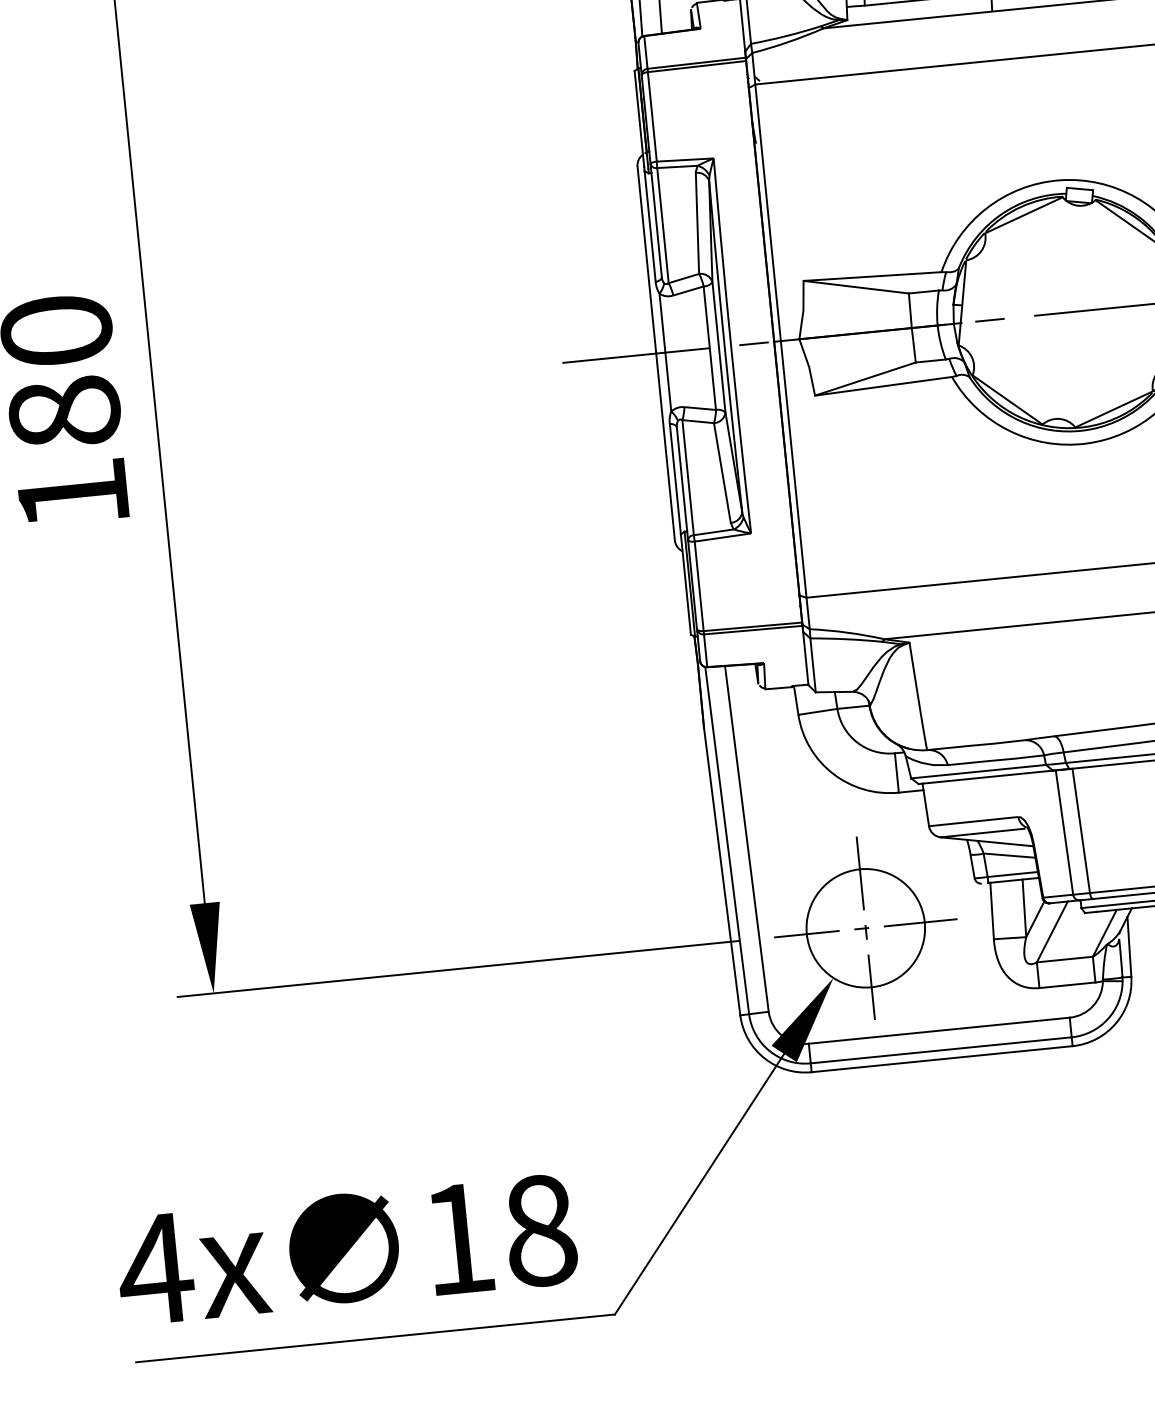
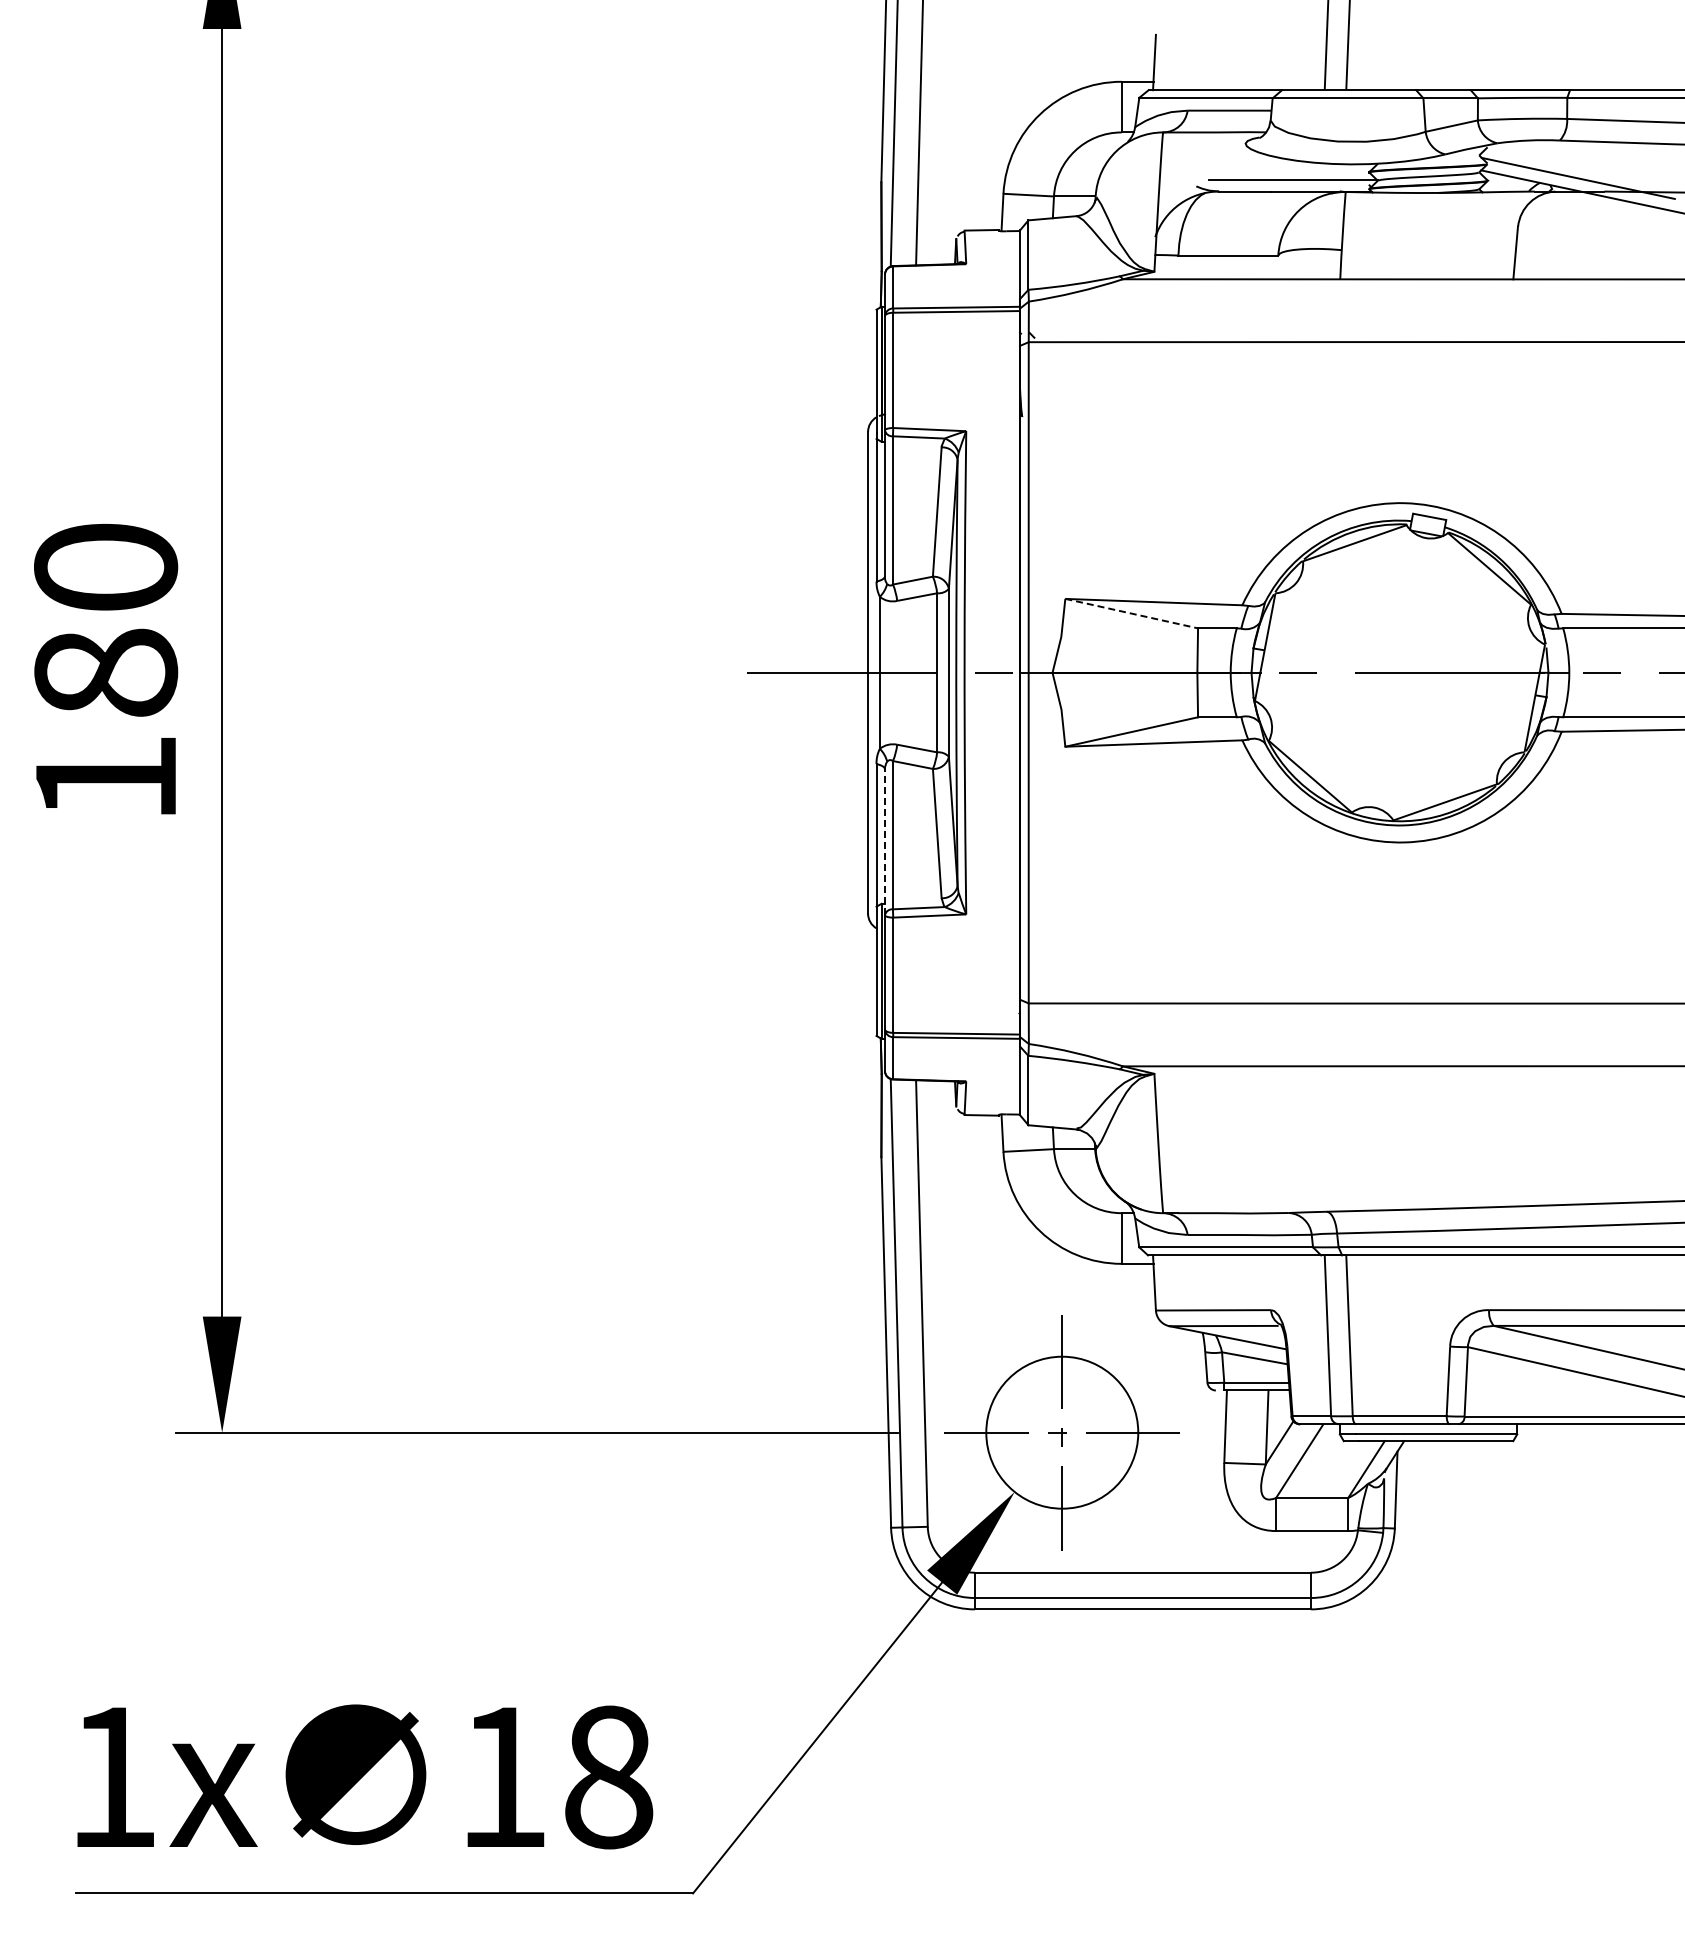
line: (856, 287) -> (1131, 613), solid -> dashed
line: (682, 483) -> (884, 842), solid -> dashed
text: (155, 1268) -> (112, 1776), 4x -> 1x

